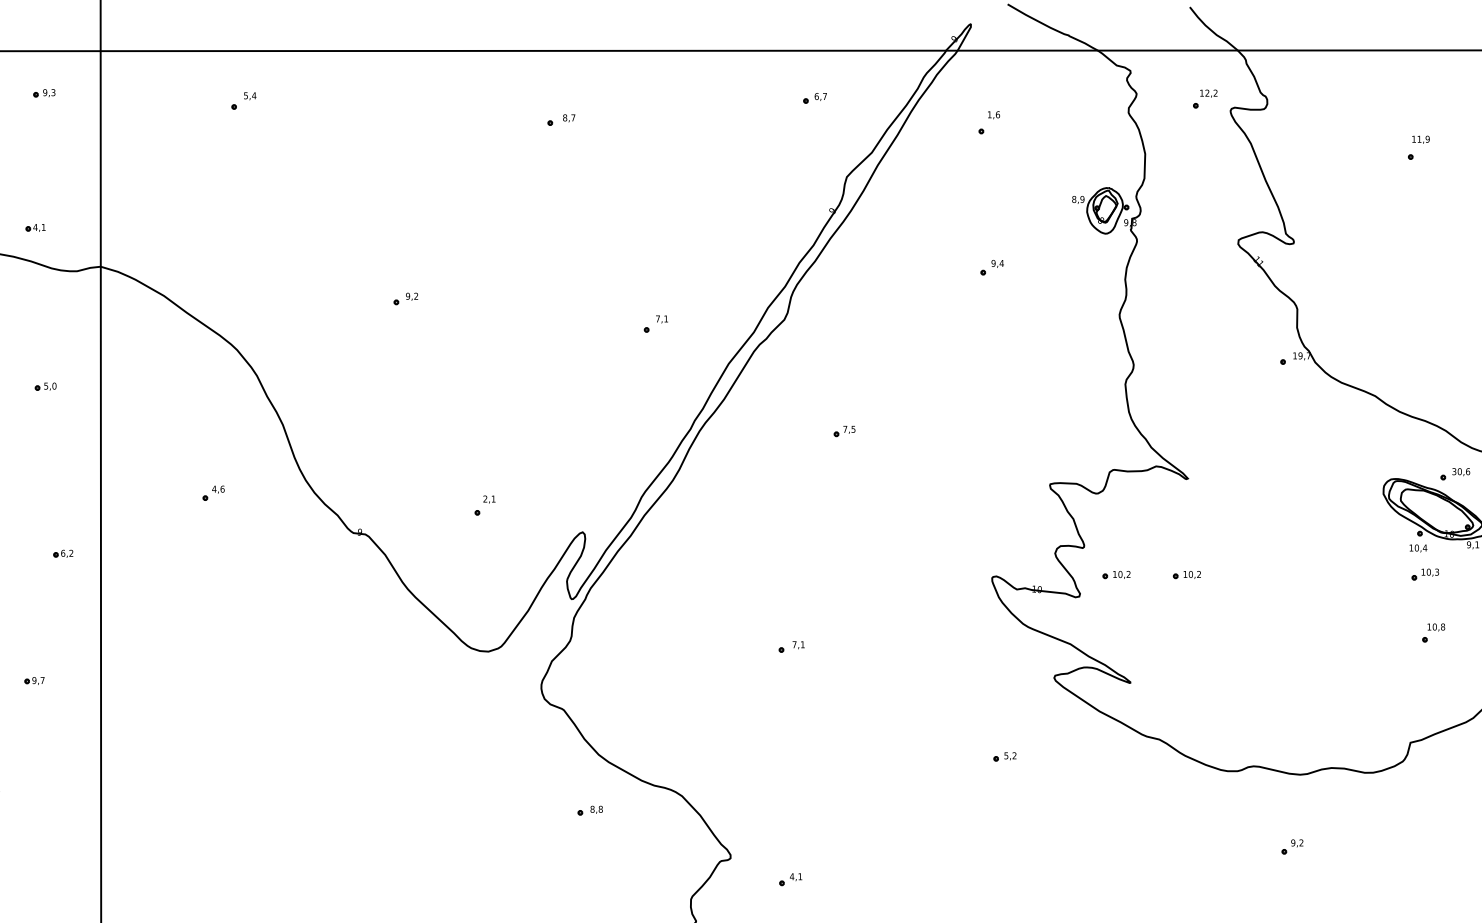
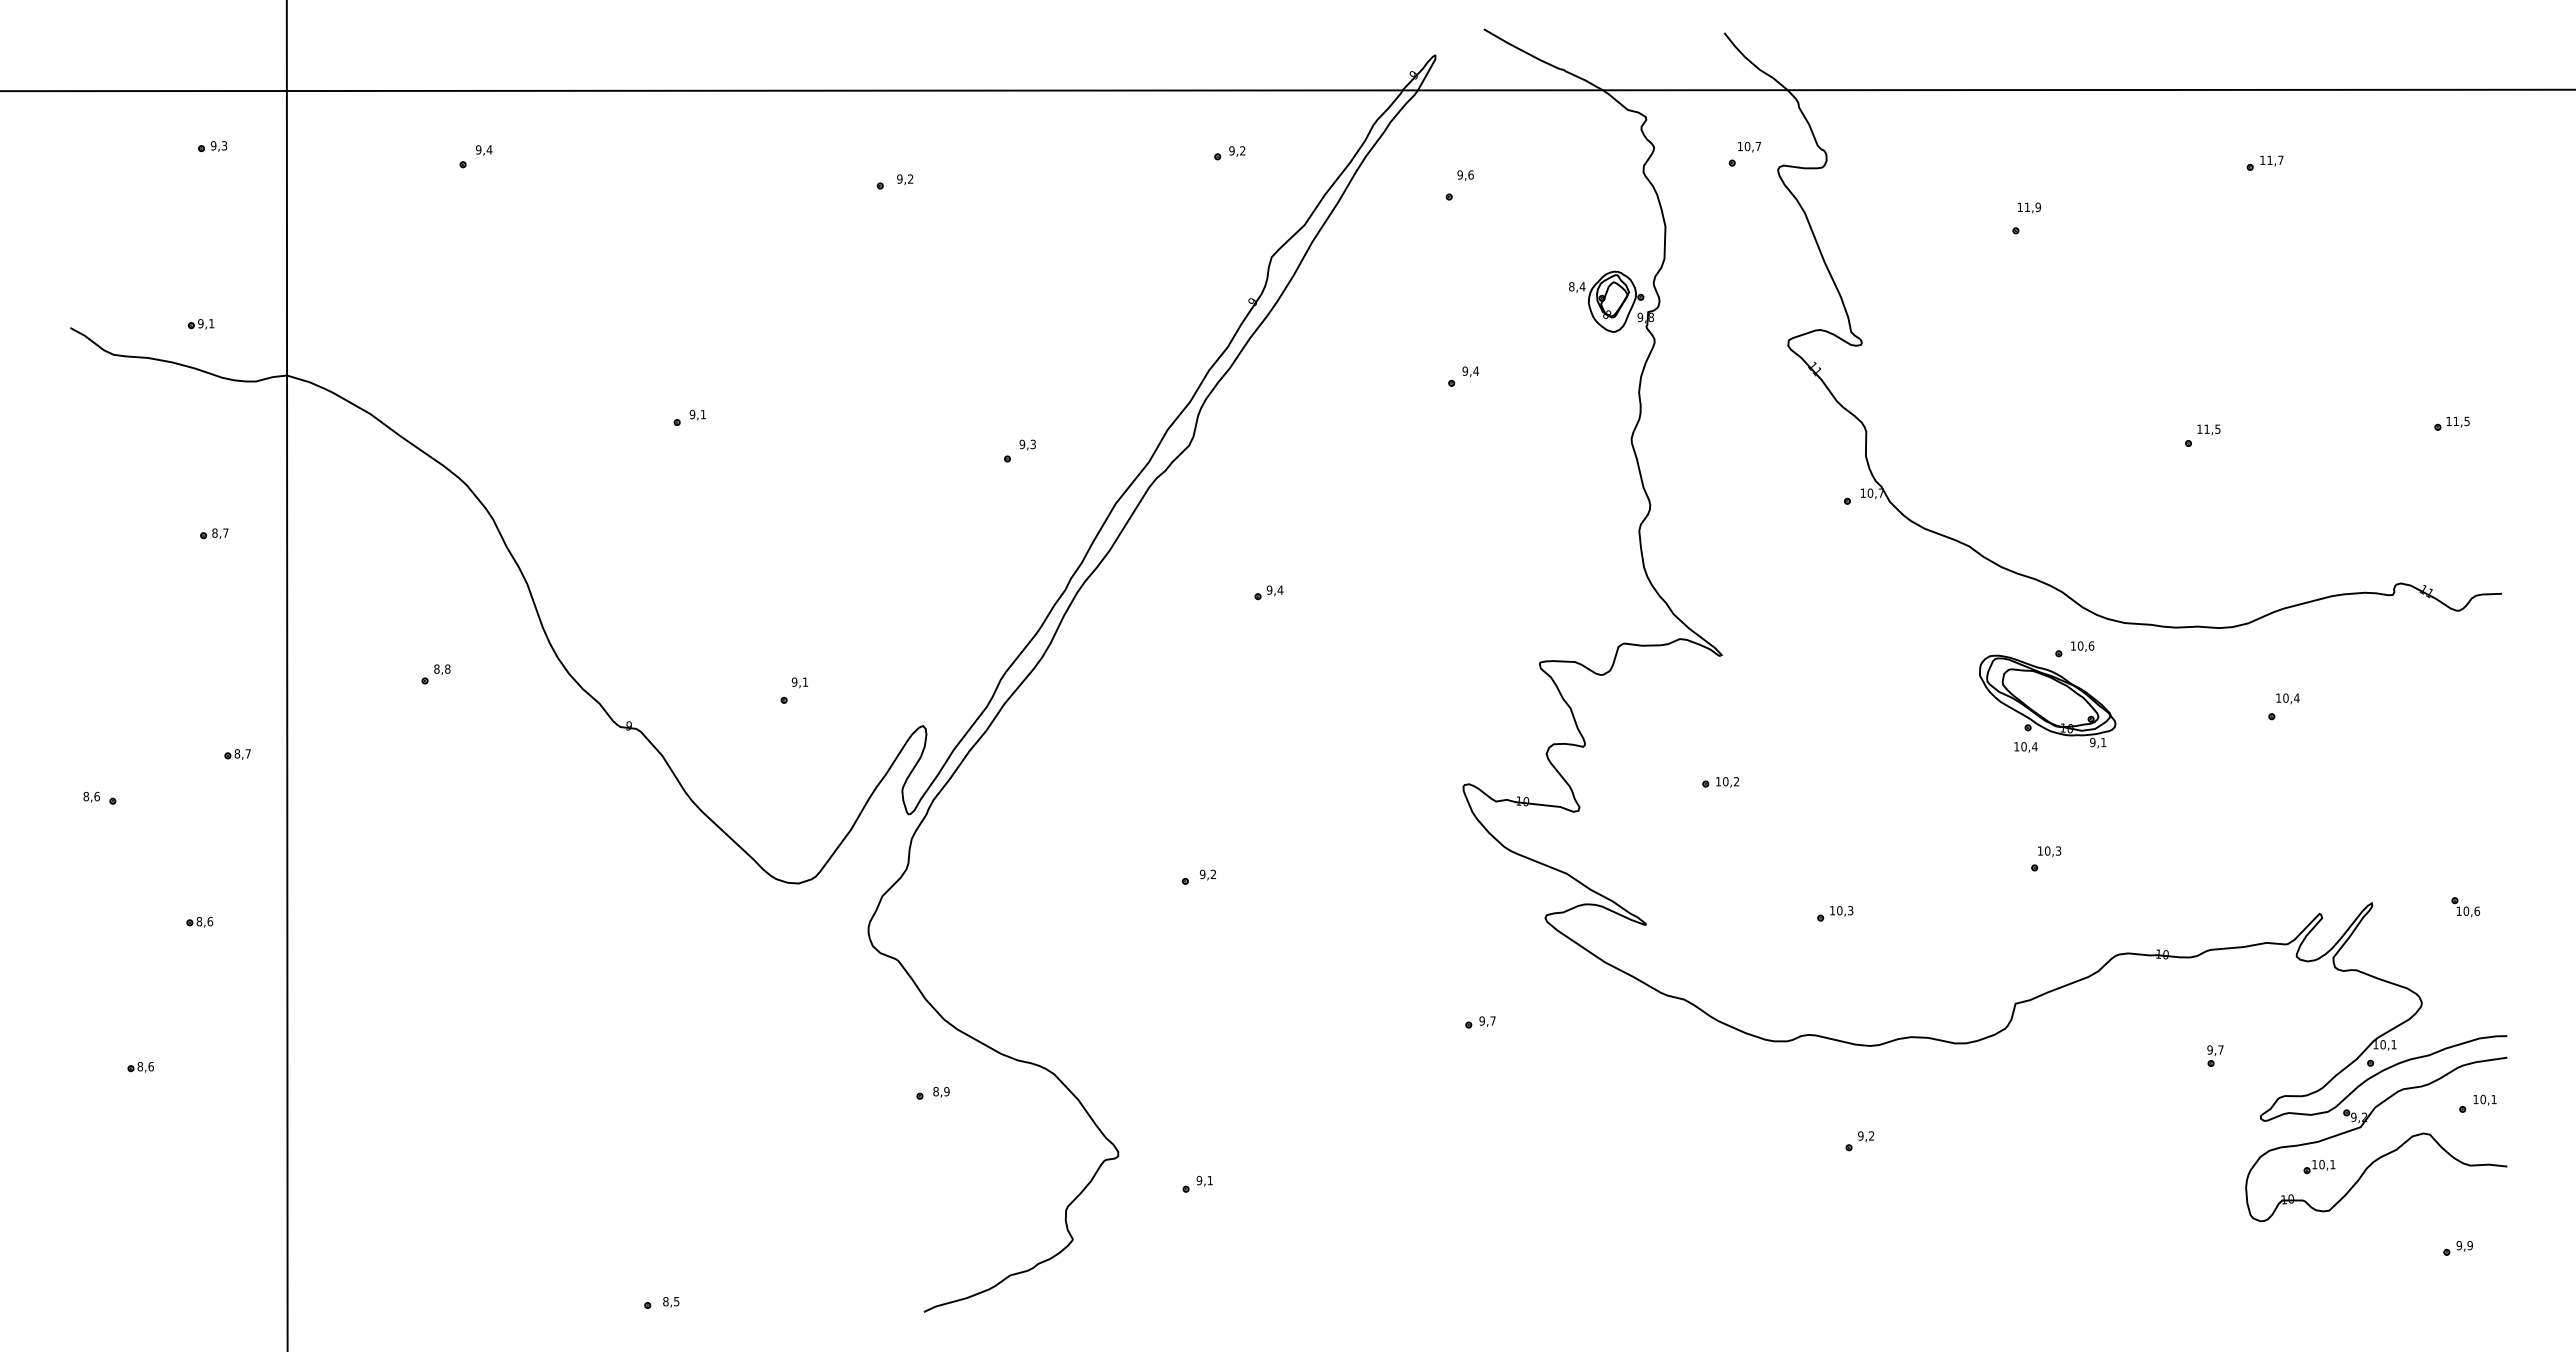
text: (1211, 93) -> (1752, 146), 12,2 -> 10,7
text: (245, 95) -> (478, 149), 5,4 -> 9,4
text: (820, 96) -> (1237, 150), 6,7 -> 9,2
text: (989, 114) -> (1459, 174), 1,6 -> 9,6
text: (569, 117) -> (905, 178), 8,7 -> 9,2
text: (1082, 199) -> (1582, 286), 8,9 -> 8,4
text: (35, 227) -> (200, 323), 4,1 -> 9,1
text: (415, 295) -> (702, 413), 9,2 -> 9,1
text: (661, 318) -> (1027, 444), 7,1 -> 9,3
text: (1299, 355) -> (1869, 492), 19,7 -> 10,7
text: (50, 385) -> (220, 532), 5,0 -> 8,7
text: (848, 428) -> (1274, 589), 7,5 -> 9,4
text: (1454, 471) -> (2073, 645), 30,6 -> 10,6
text: (218, 488) -> (442, 668), 4,6 -> 8,8
text: (485, 498) -> (794, 681), 2,1 -> 9,1
text: (67, 553) -> (242, 753), 6,2 -> 8,7
part: (1425, 574) -> (1835, 913), moved
part: (1116, 575) -> (1627, 782), removed
text: (1443, 626) -> (2058, 850), 10,8 -> 10,3
text: (798, 644) -> (1207, 874), 7,1 -> 9,2
text: (38, 680) -> (204, 921), 9,7 -> 8,6
text: (1010, 755) -> (1487, 1020), 5,2 -> 9,7
text: (600, 809) -> (946, 1091), 8,8 -> 8,9
text: (792, 876) -> (1199, 1180), 4,1 -> 9,1

